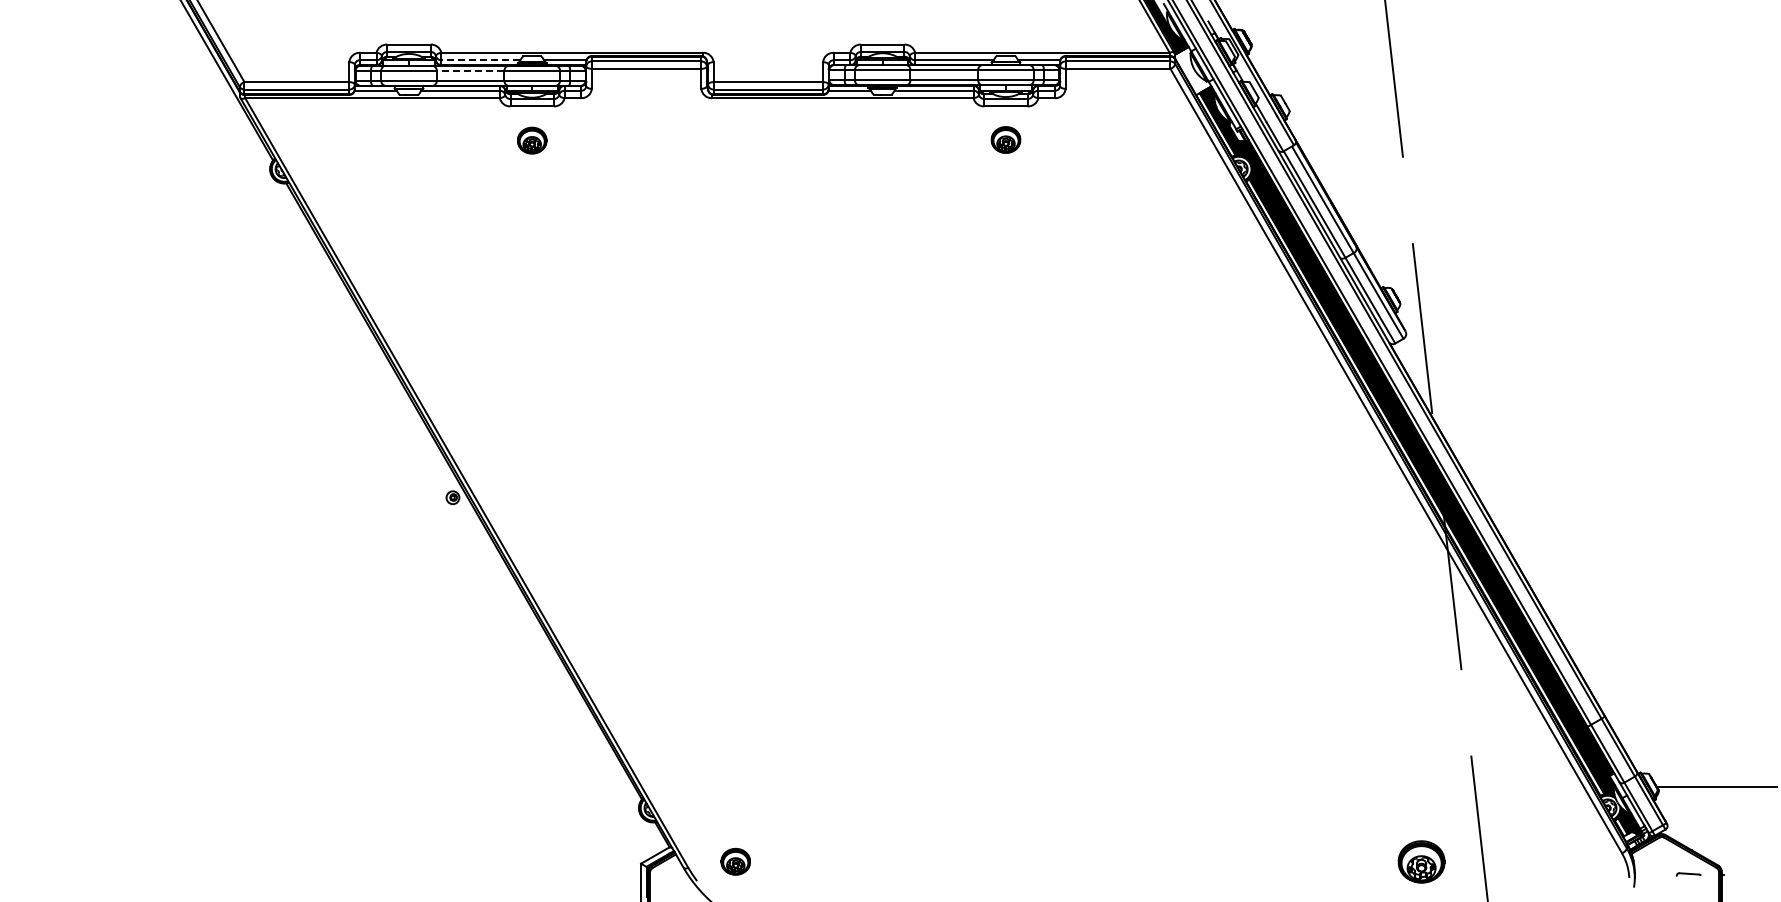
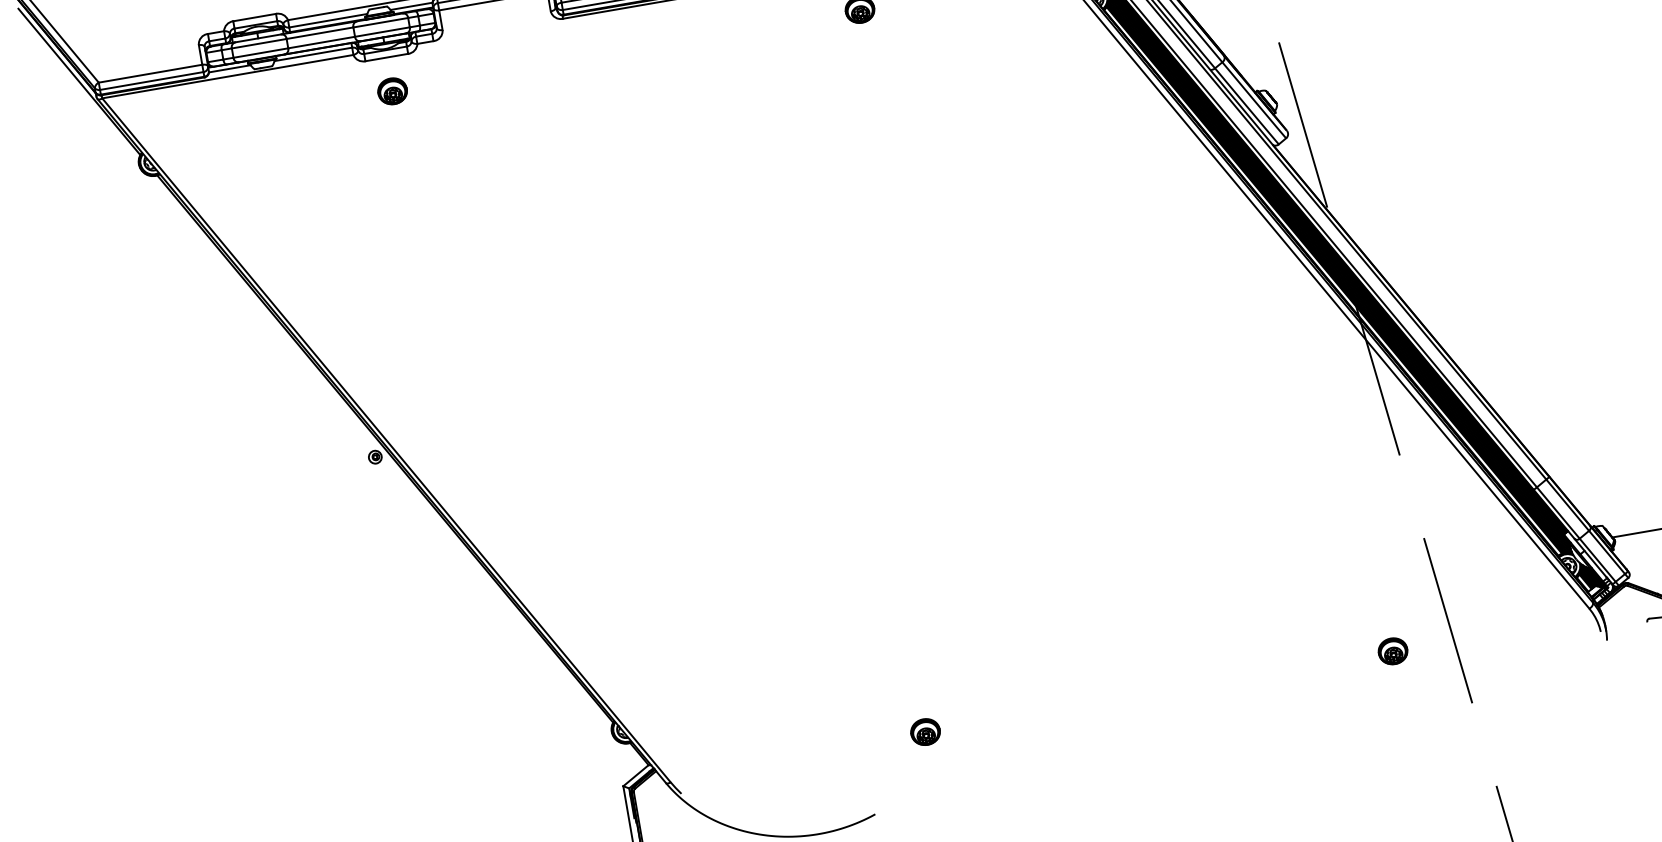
line: (480, 60) -> (327, 21), dashed -> solid
line: (470, 71) -> (319, 33), dashed -> solid
part: (735, 861) -> (925, 731), moved
part: (1421, 861) -> (1392, 651), size x0.62

